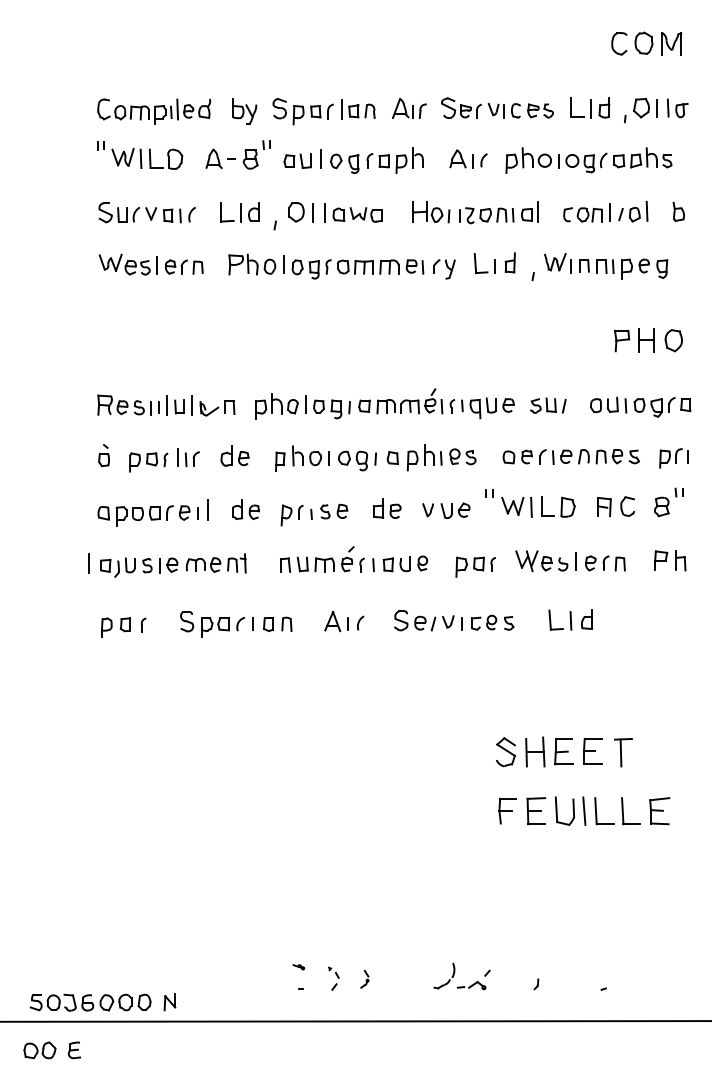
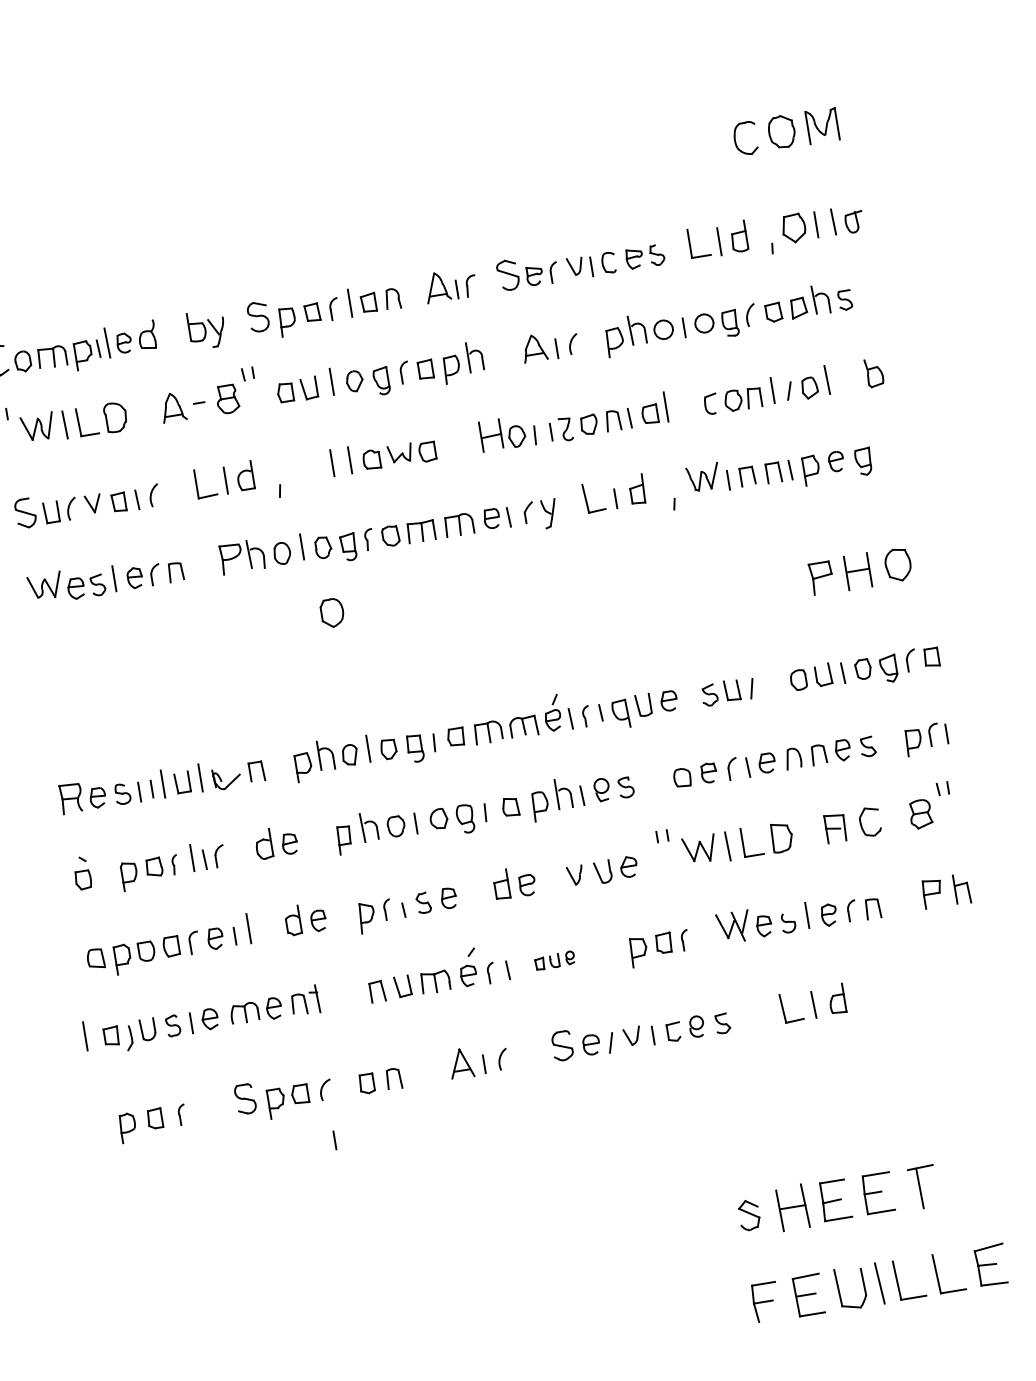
part: (296, 212) -> (332, 613), moved
part: (405, 563) -> (554, 960), size x0.6
line: (252, 623) -> (333, 1139), moved
part: (505, 752) -> (748, 1215), size x0.7

